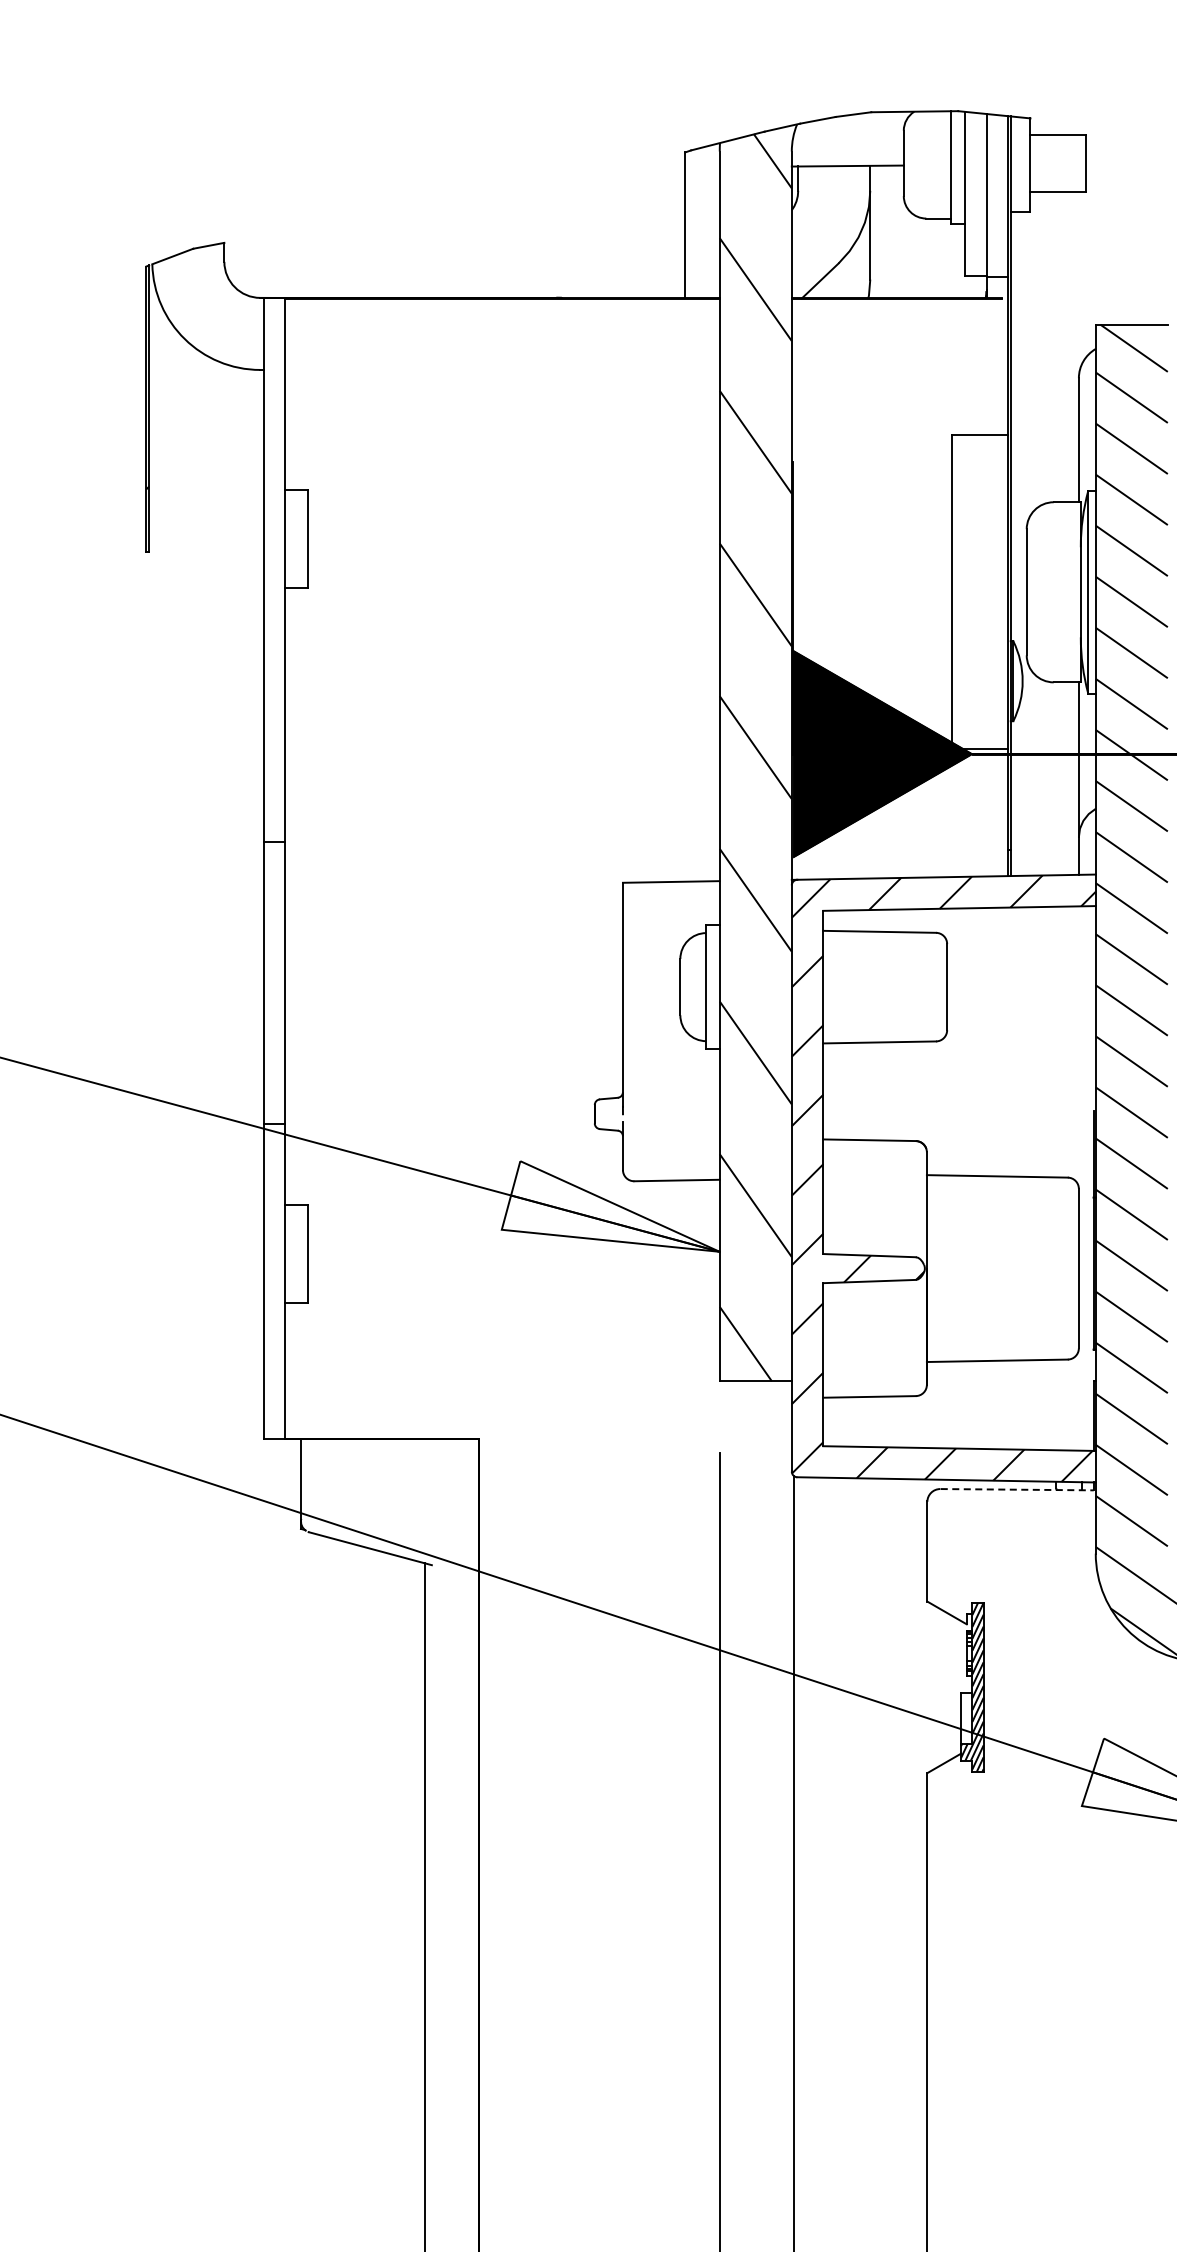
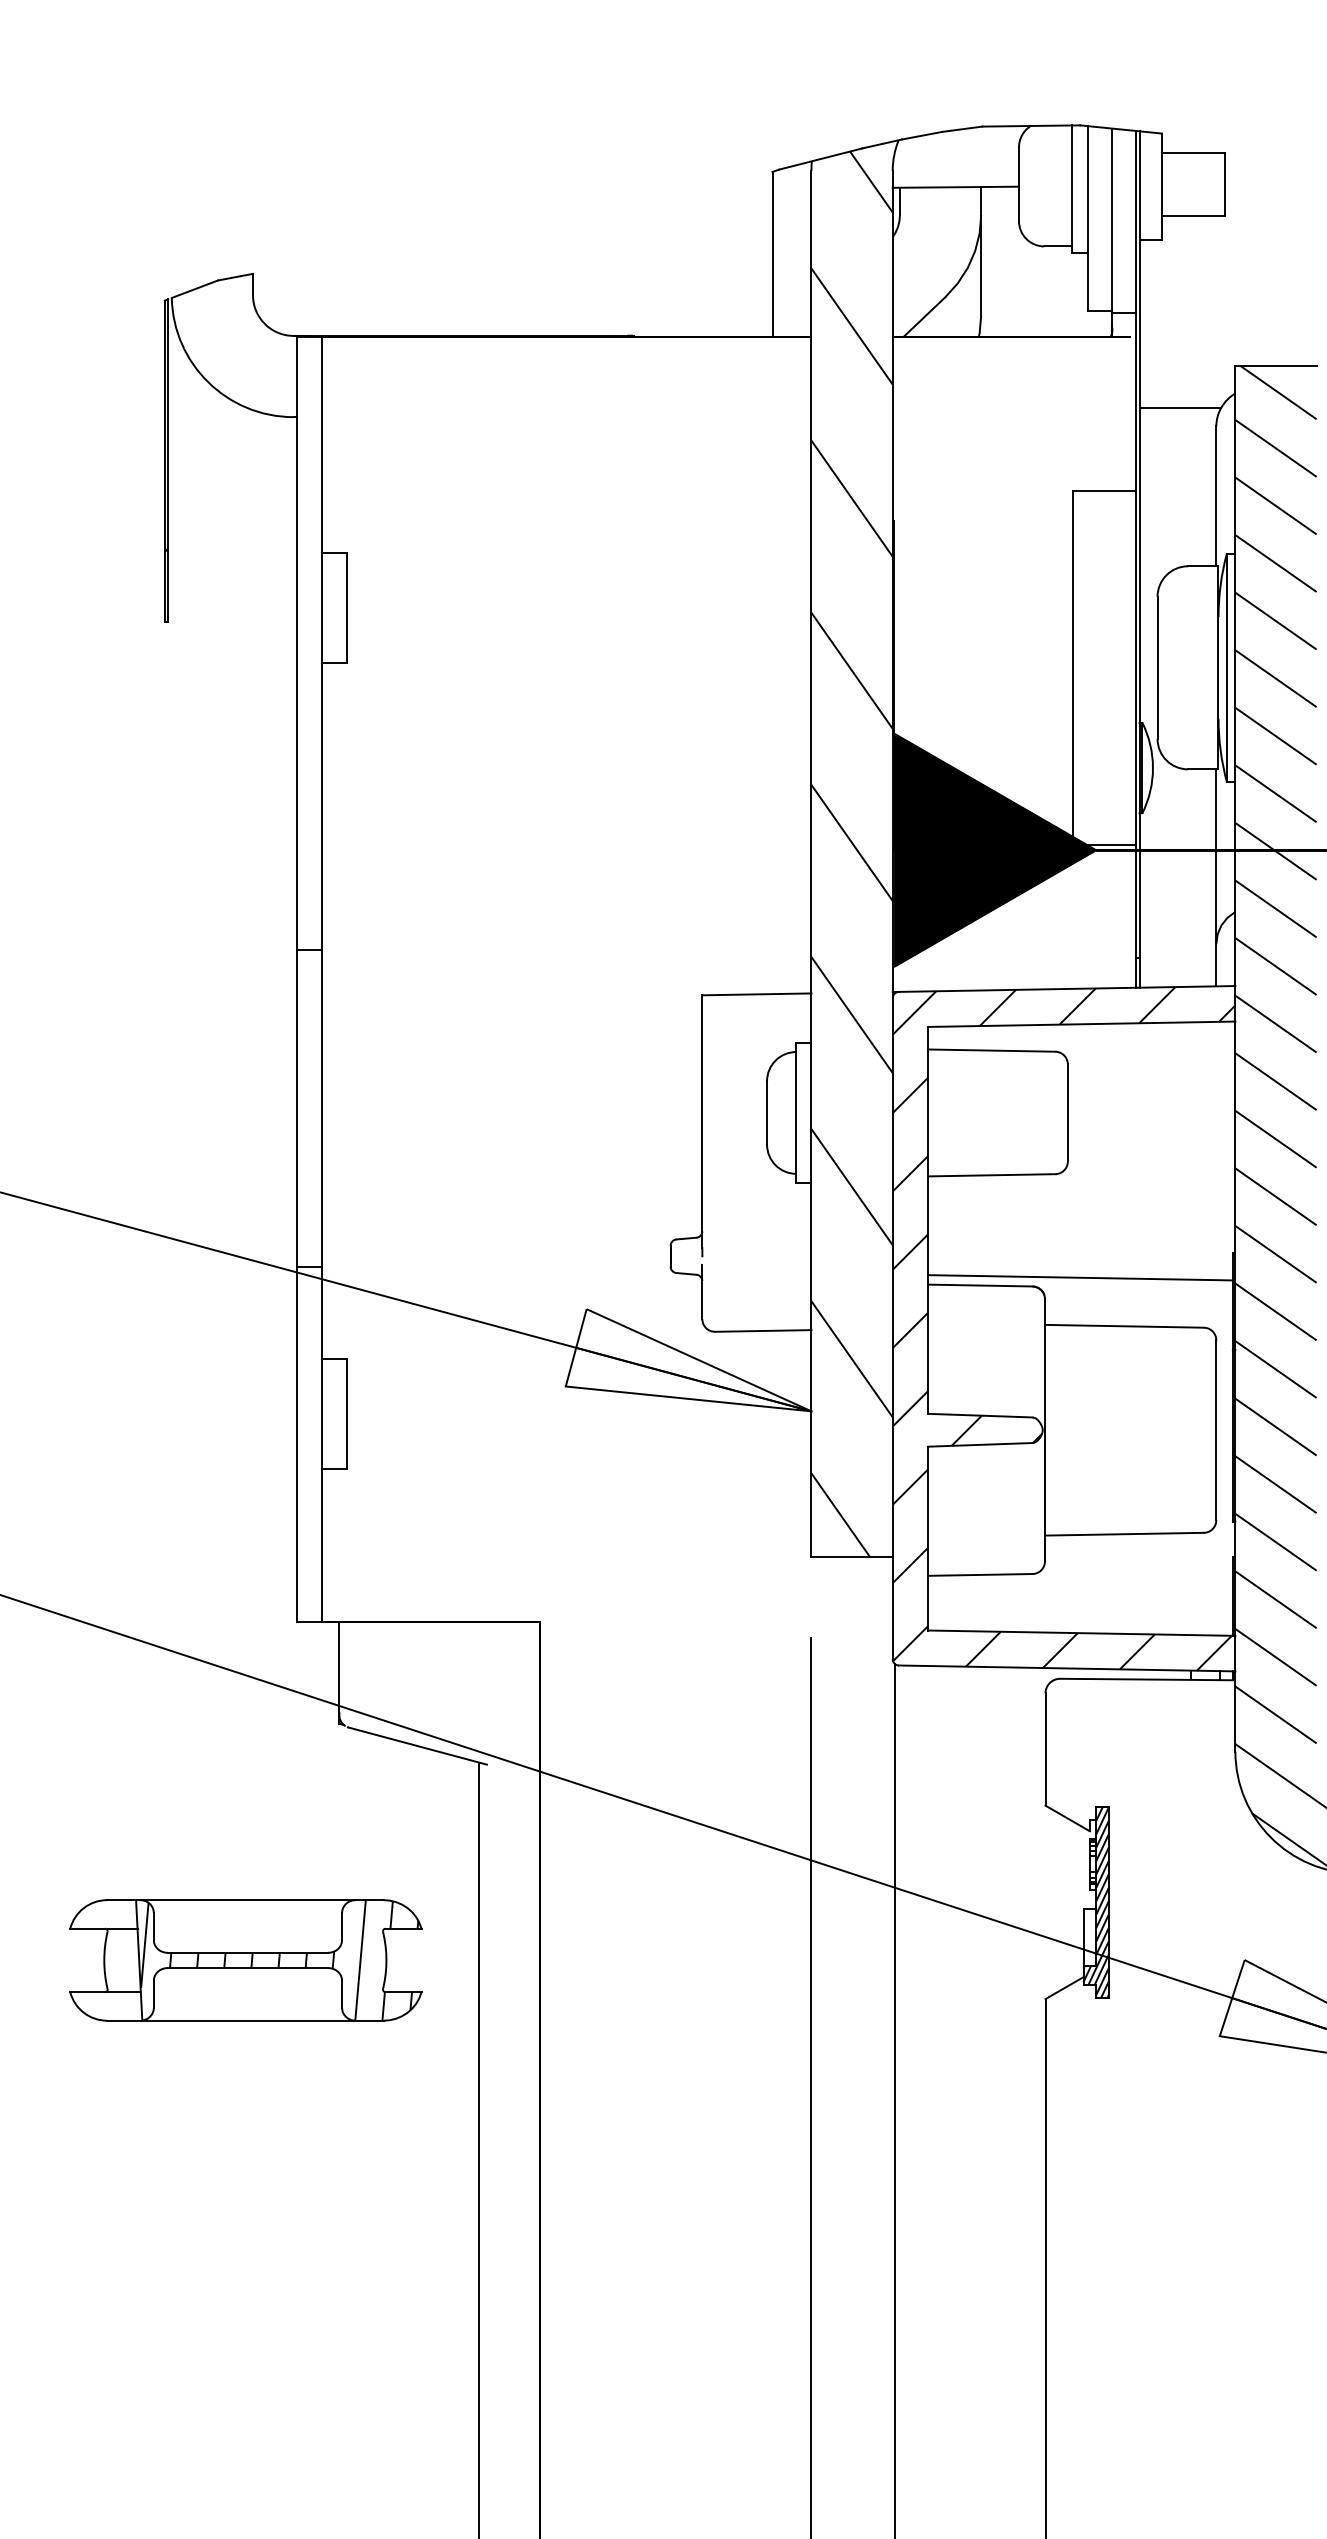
line: (1046, 362) -> (1179, 408), added
line: (958, 1133) -> (1080, 1277), added
line: (1017, 1489) -> (1147, 1679), dashed -> solid
part: (217, 1738) -> (245, 1960), added

